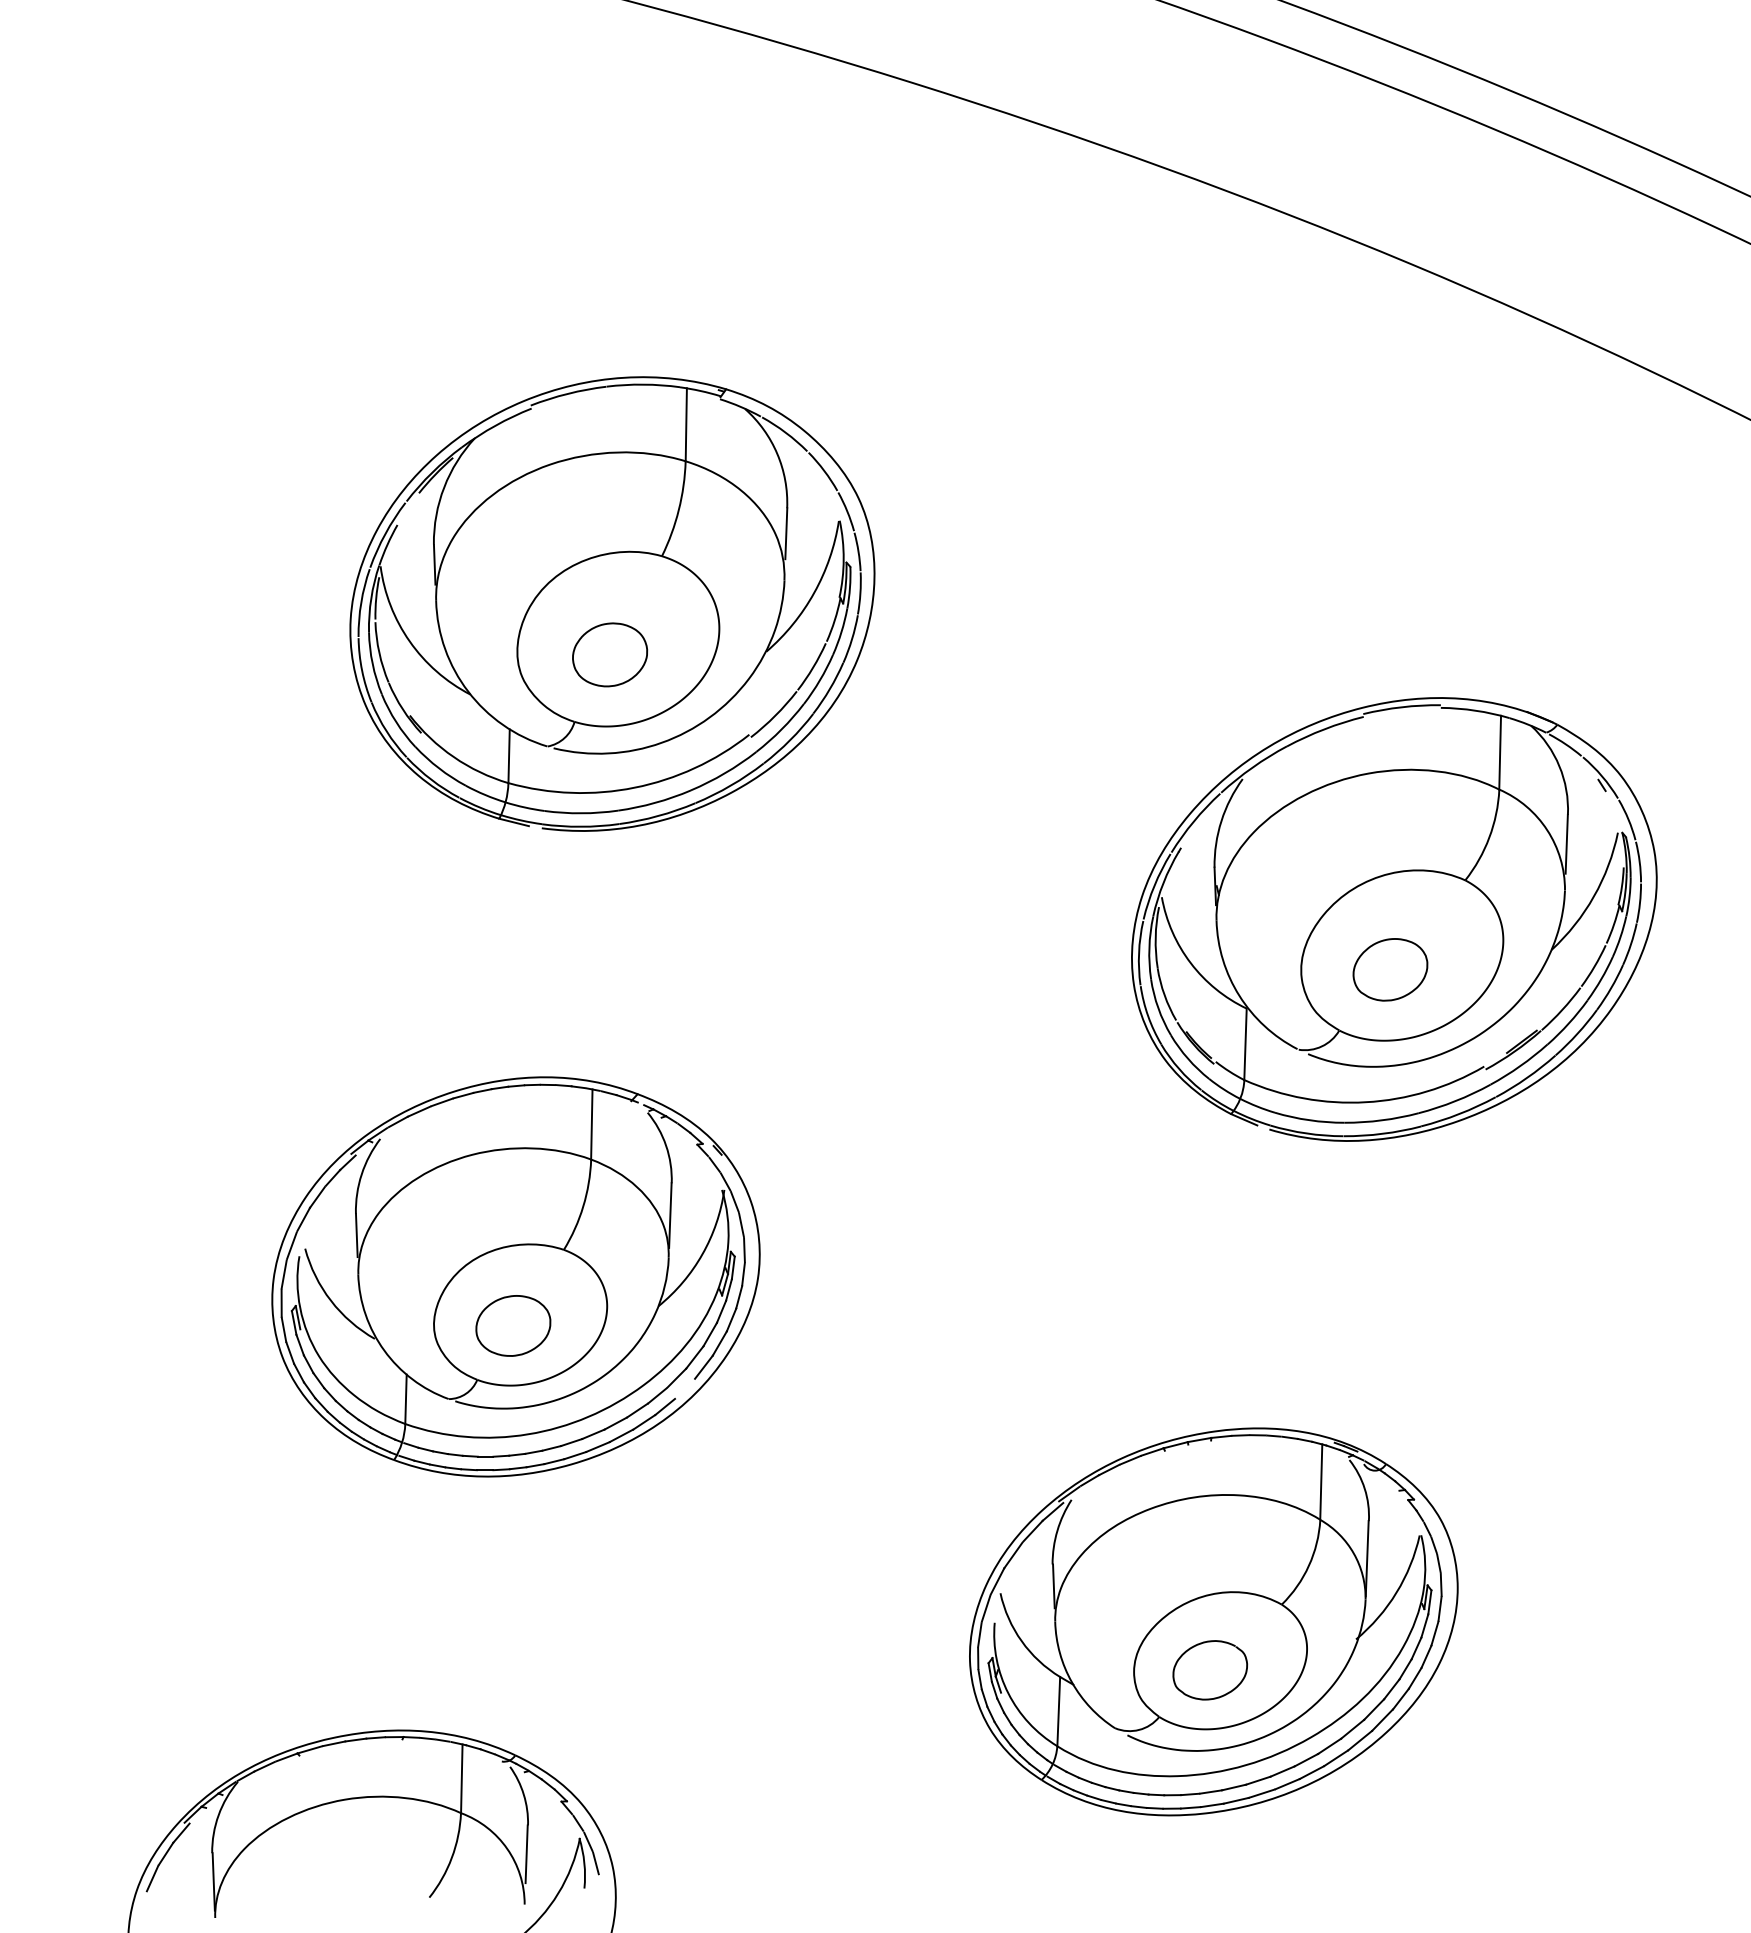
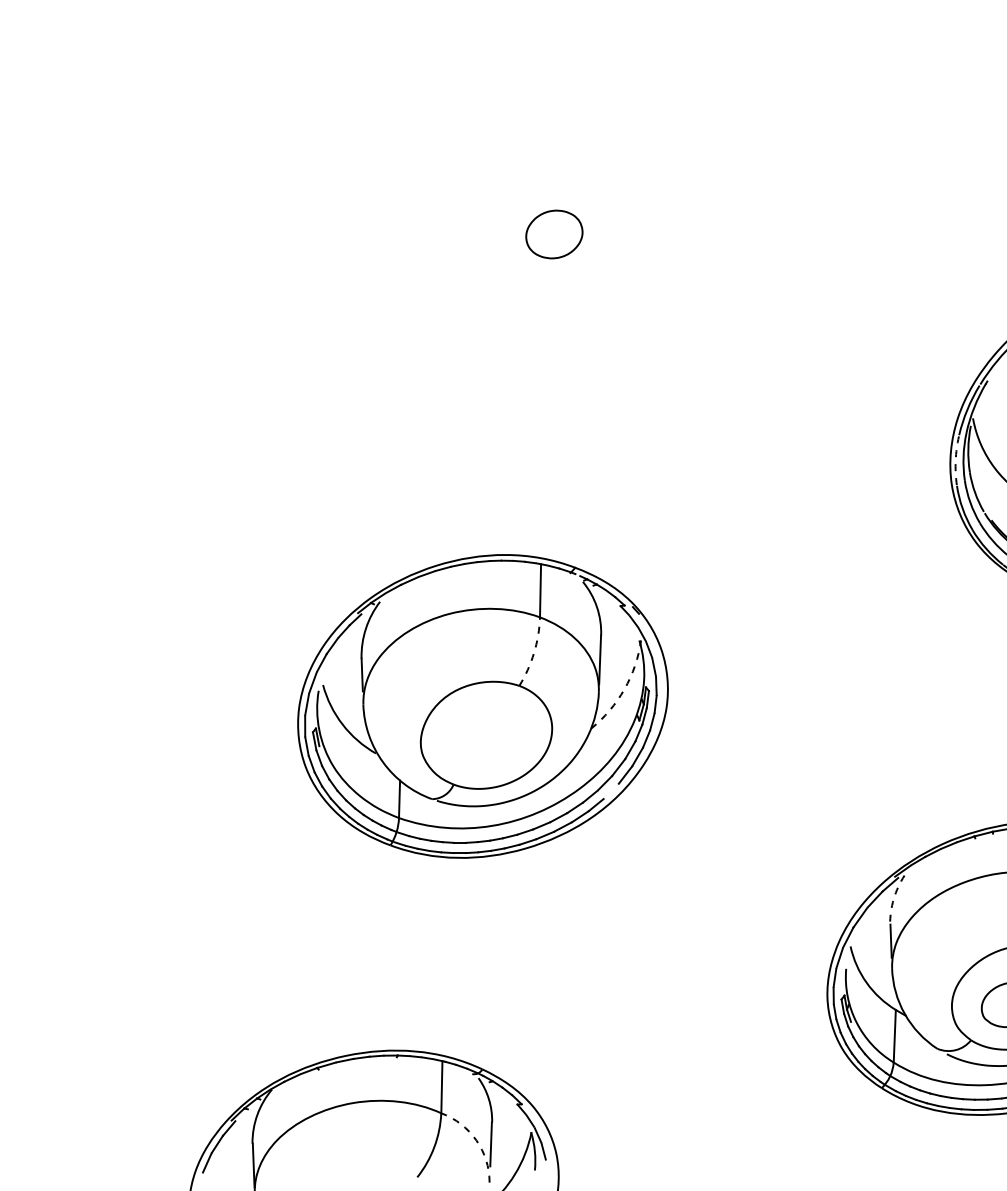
part: (612, 603) -> (556, 195), removed
arc: (1139, 953) -> (956, 461), solid -> dashed
arc: (583, 1206) -> (534, 653), solid -> dashed
arc: (702, 1254) -> (624, 689), solid -> dashed
part: (513, 1325) -> (481, 743), removed
arc: (1057, 1530) -> (893, 898), solid -> dashed
arc: (507, 1848) -> (476, 1140), solid -> dashed

